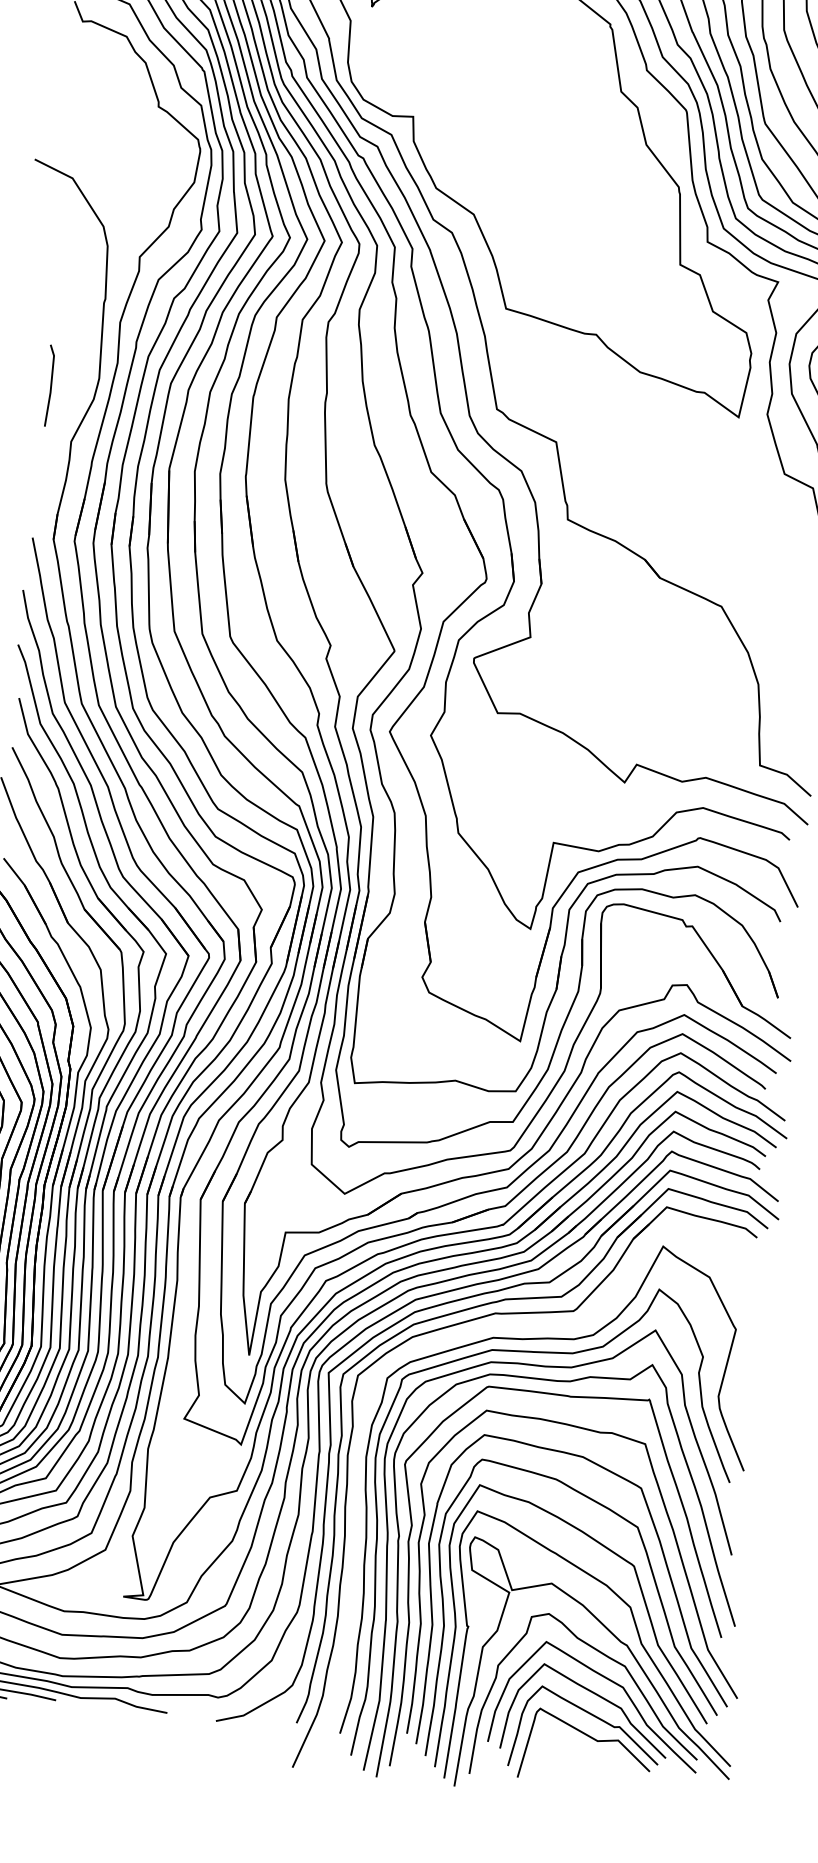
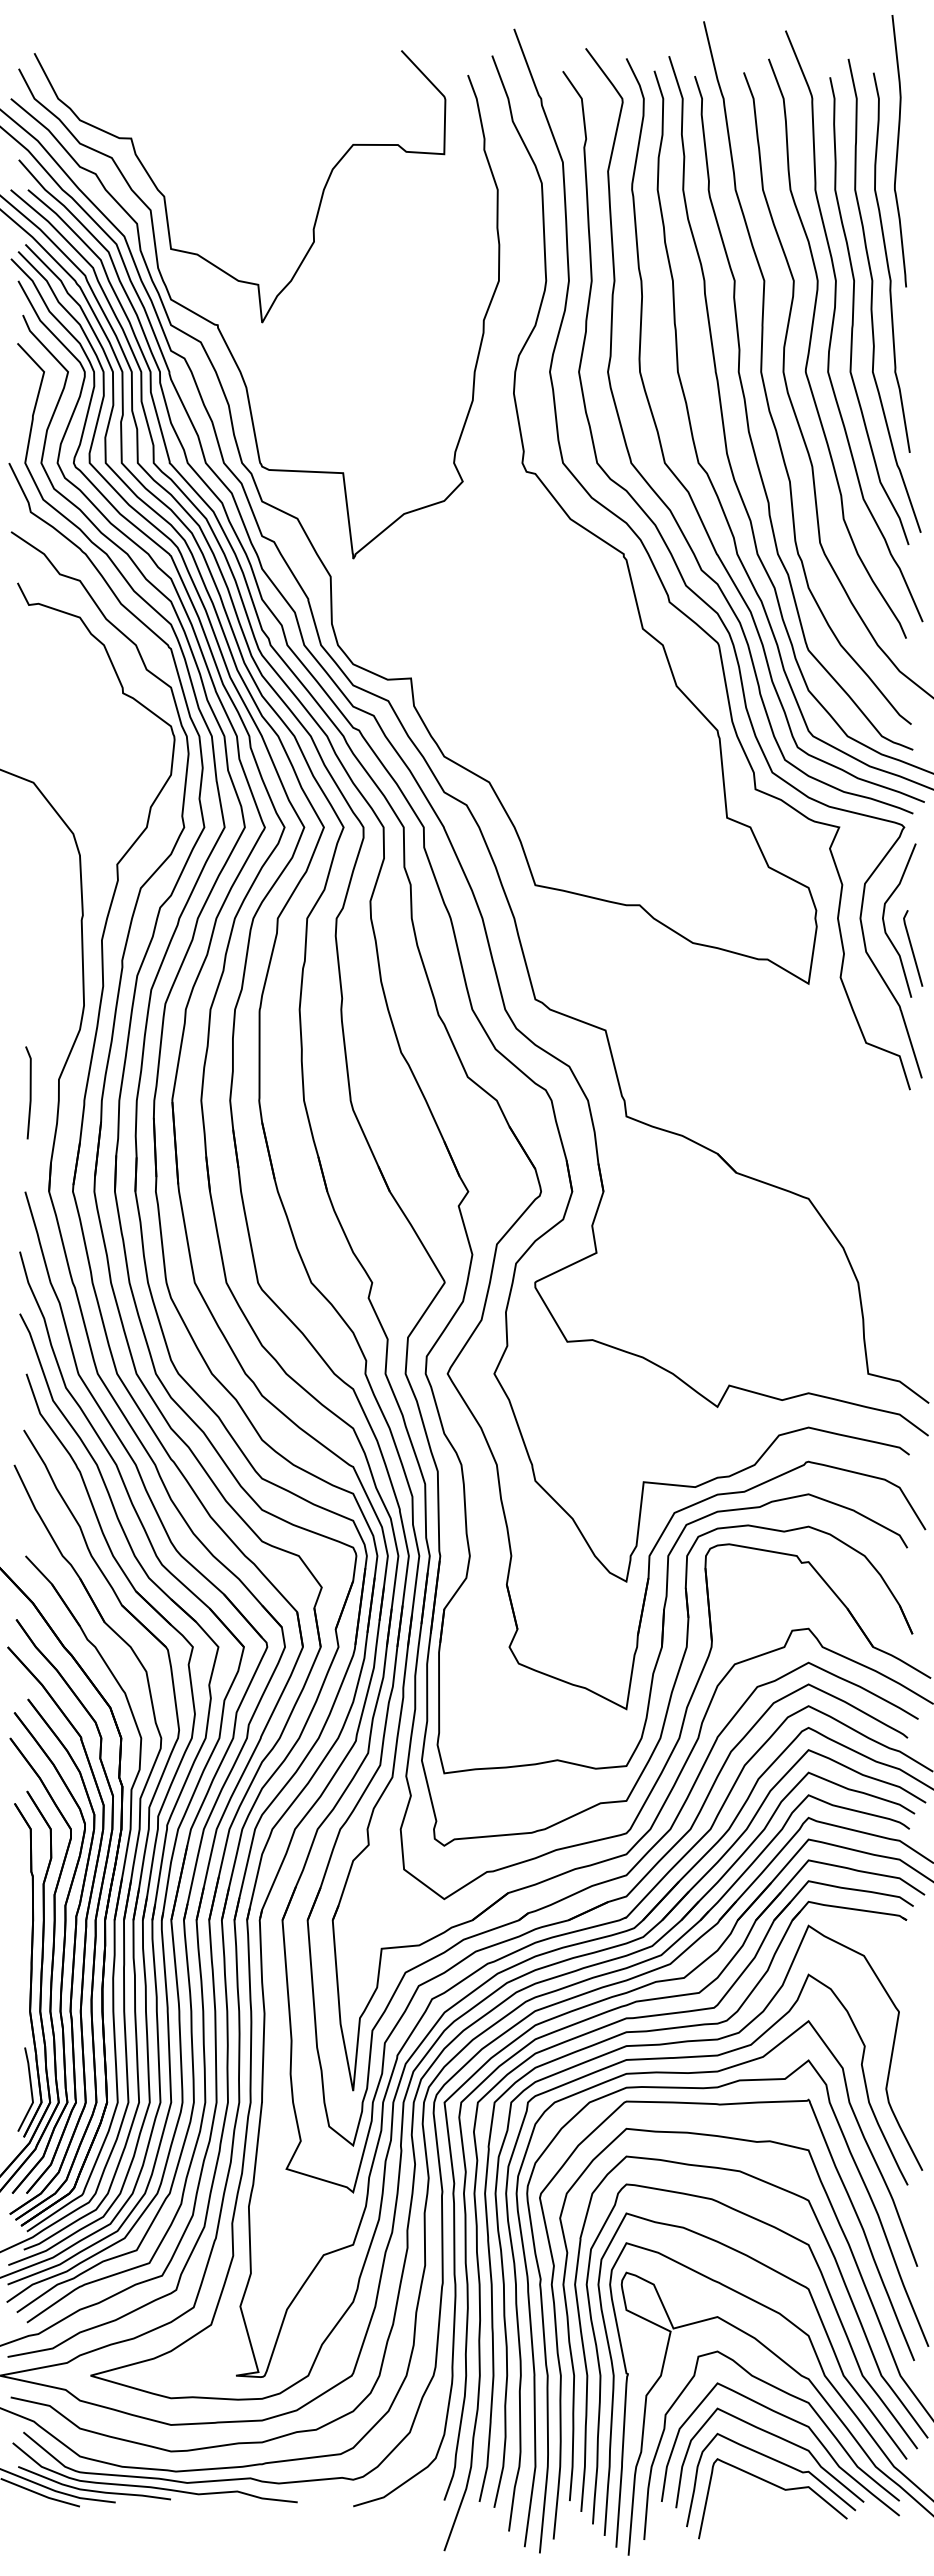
line: (50, 385) -> (29, 1092), moved
part: (535, 1326) -> (672, 2029), added

